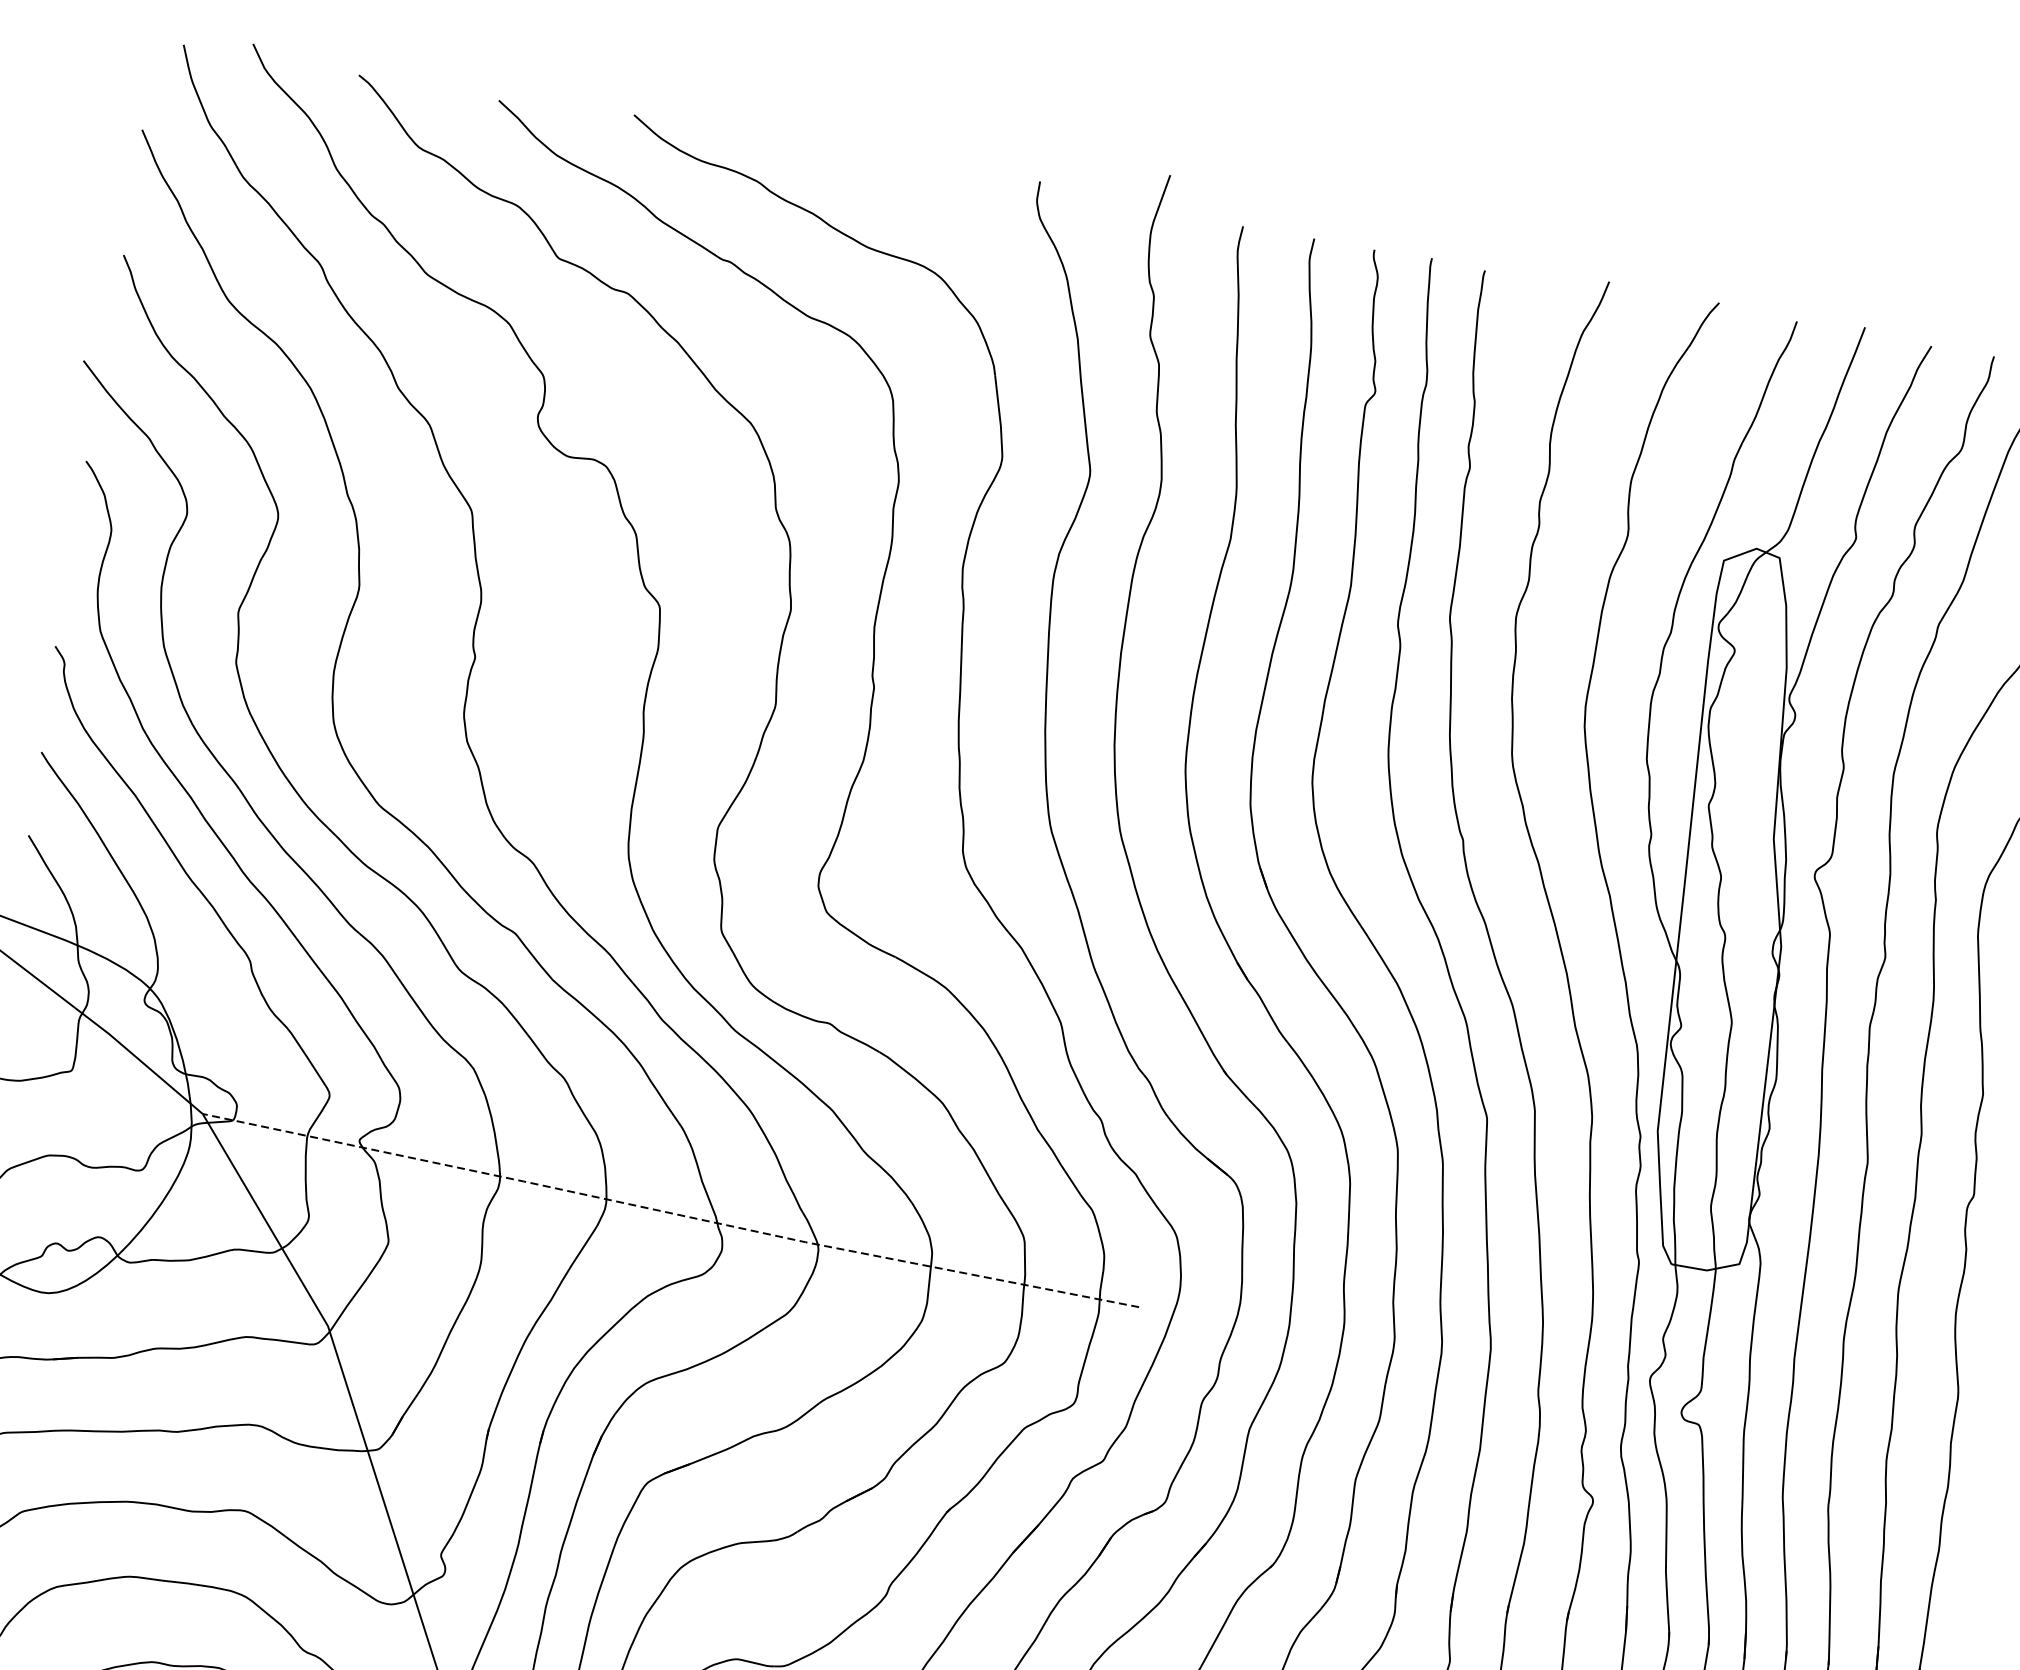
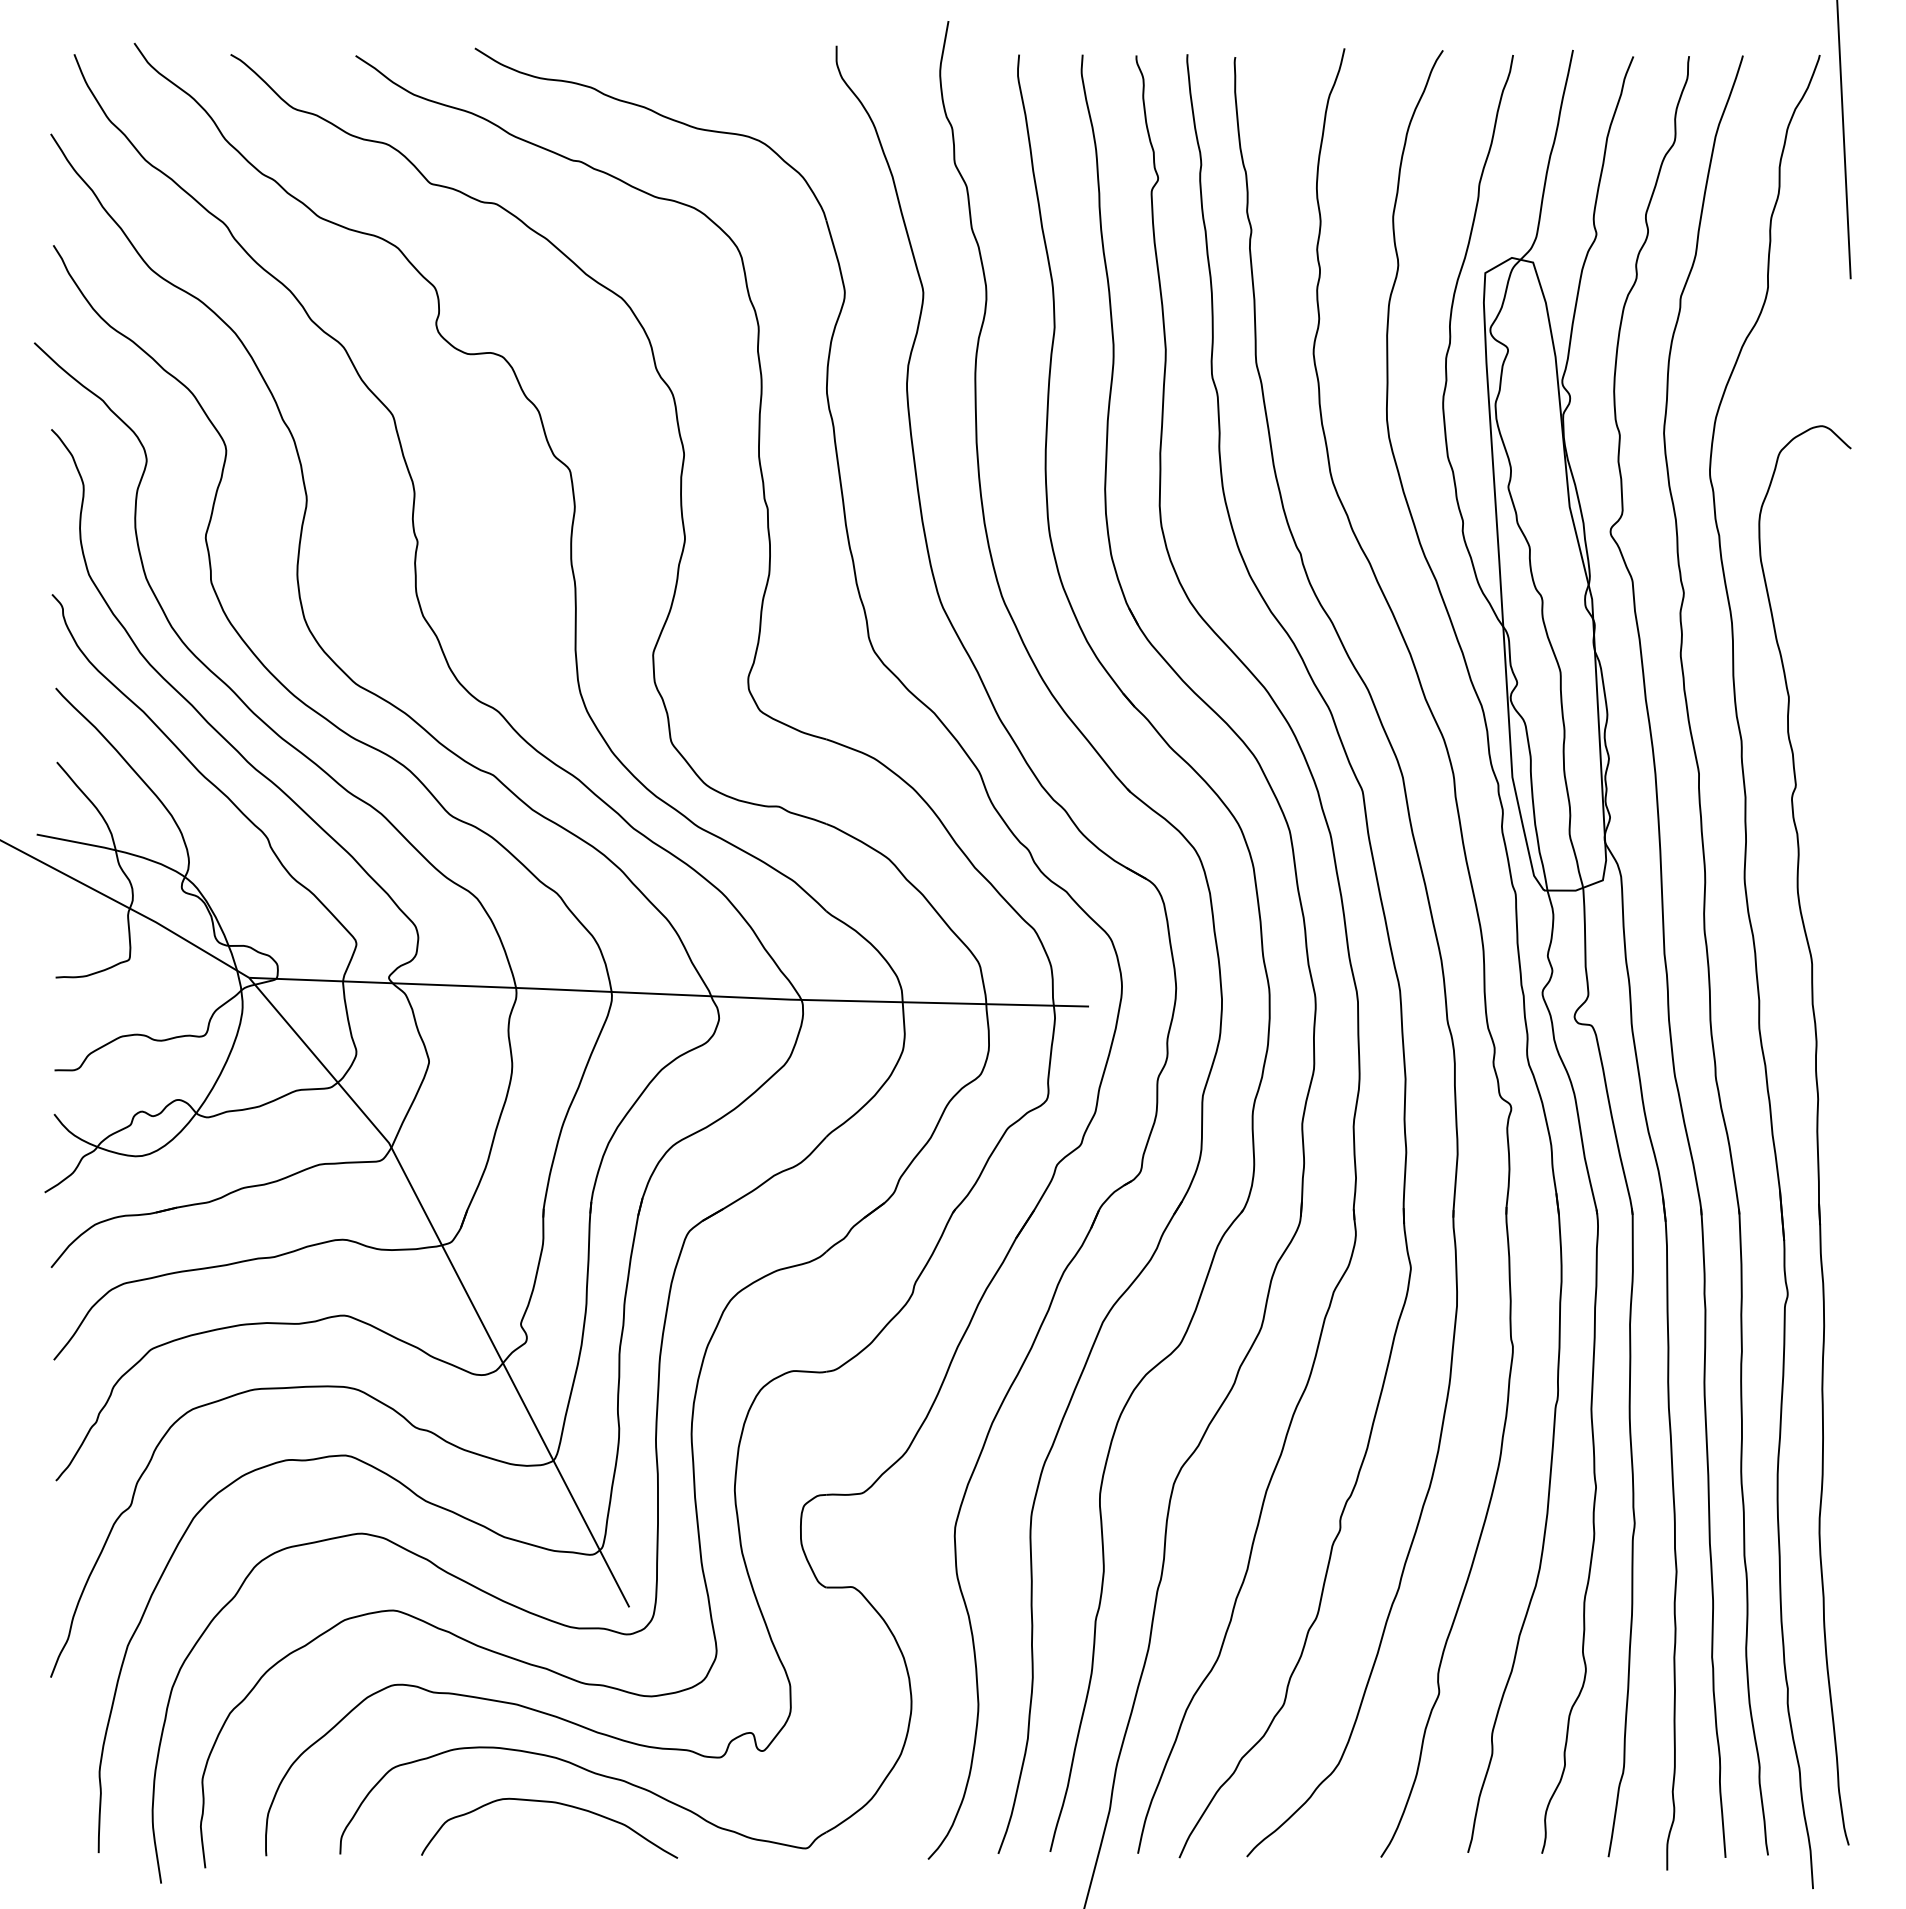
line: (670, 1213) -> (669, 994), dashed -> solid

